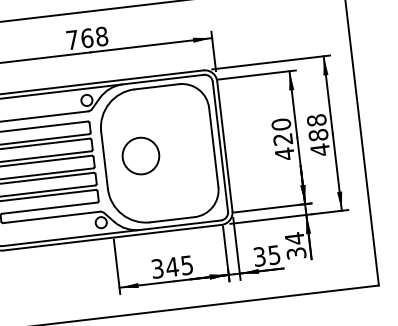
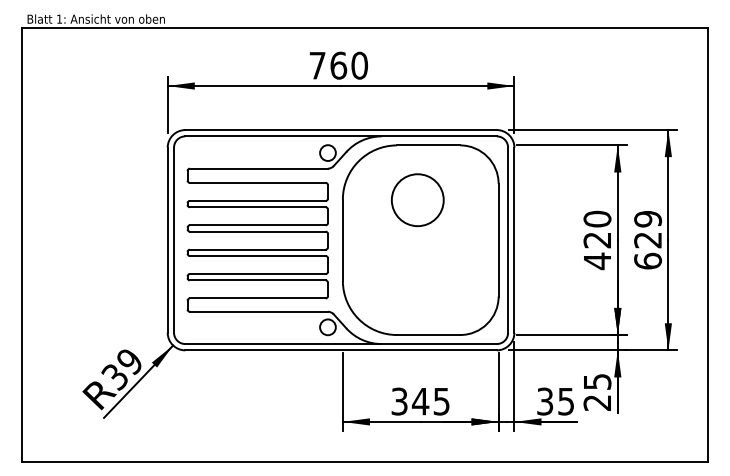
text: (101, 36) -> (359, 65), 768 -> 760
text: (318, 135) -> (648, 240), 488 -> 629
circle: (140, 156) -> (417, 200), moved
text: (295, 245) -> (597, 391), 34 -> 25

